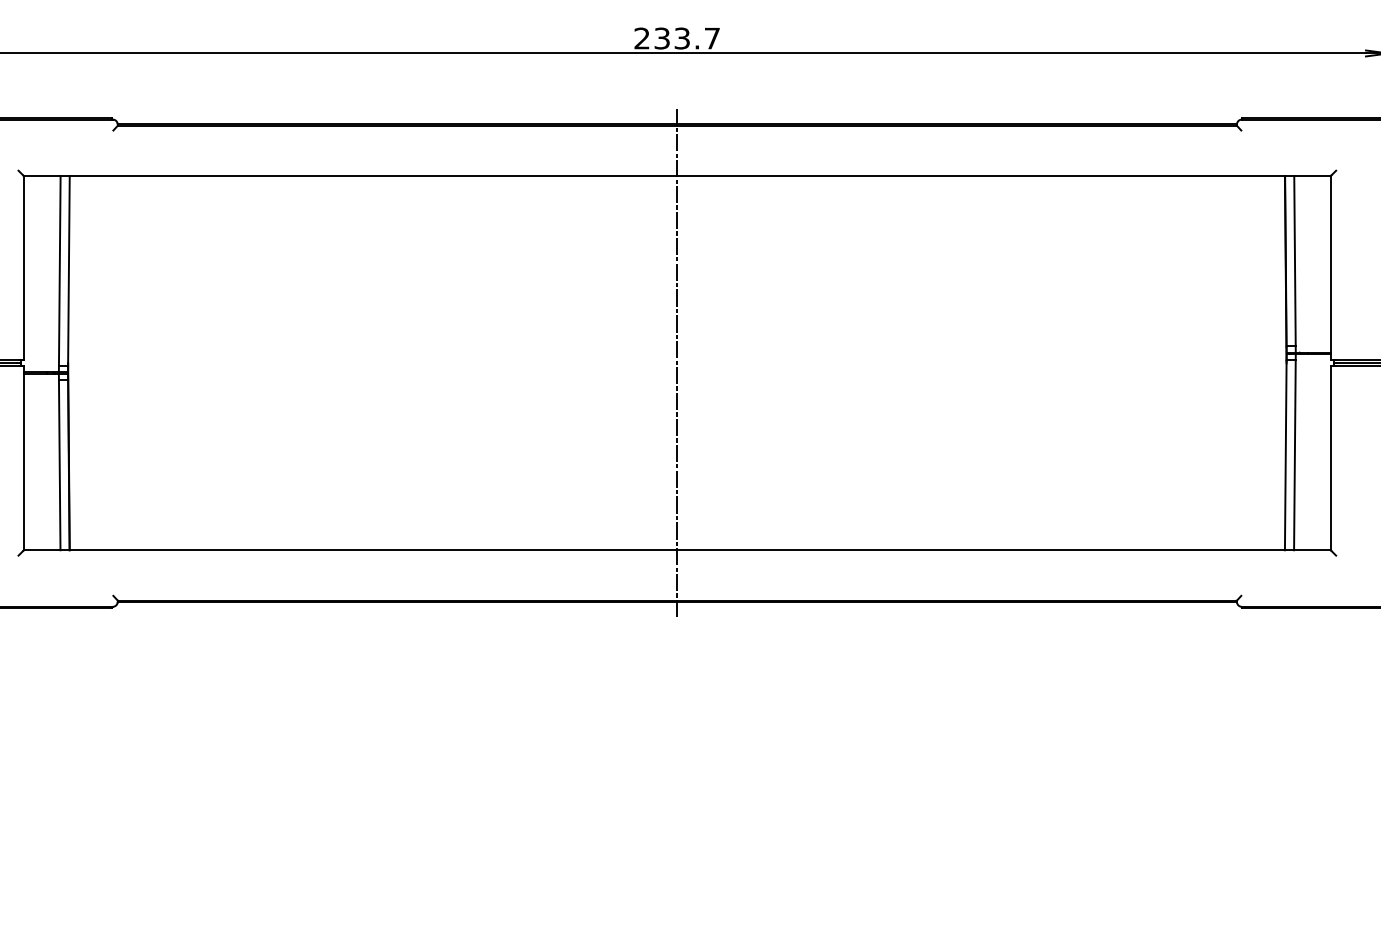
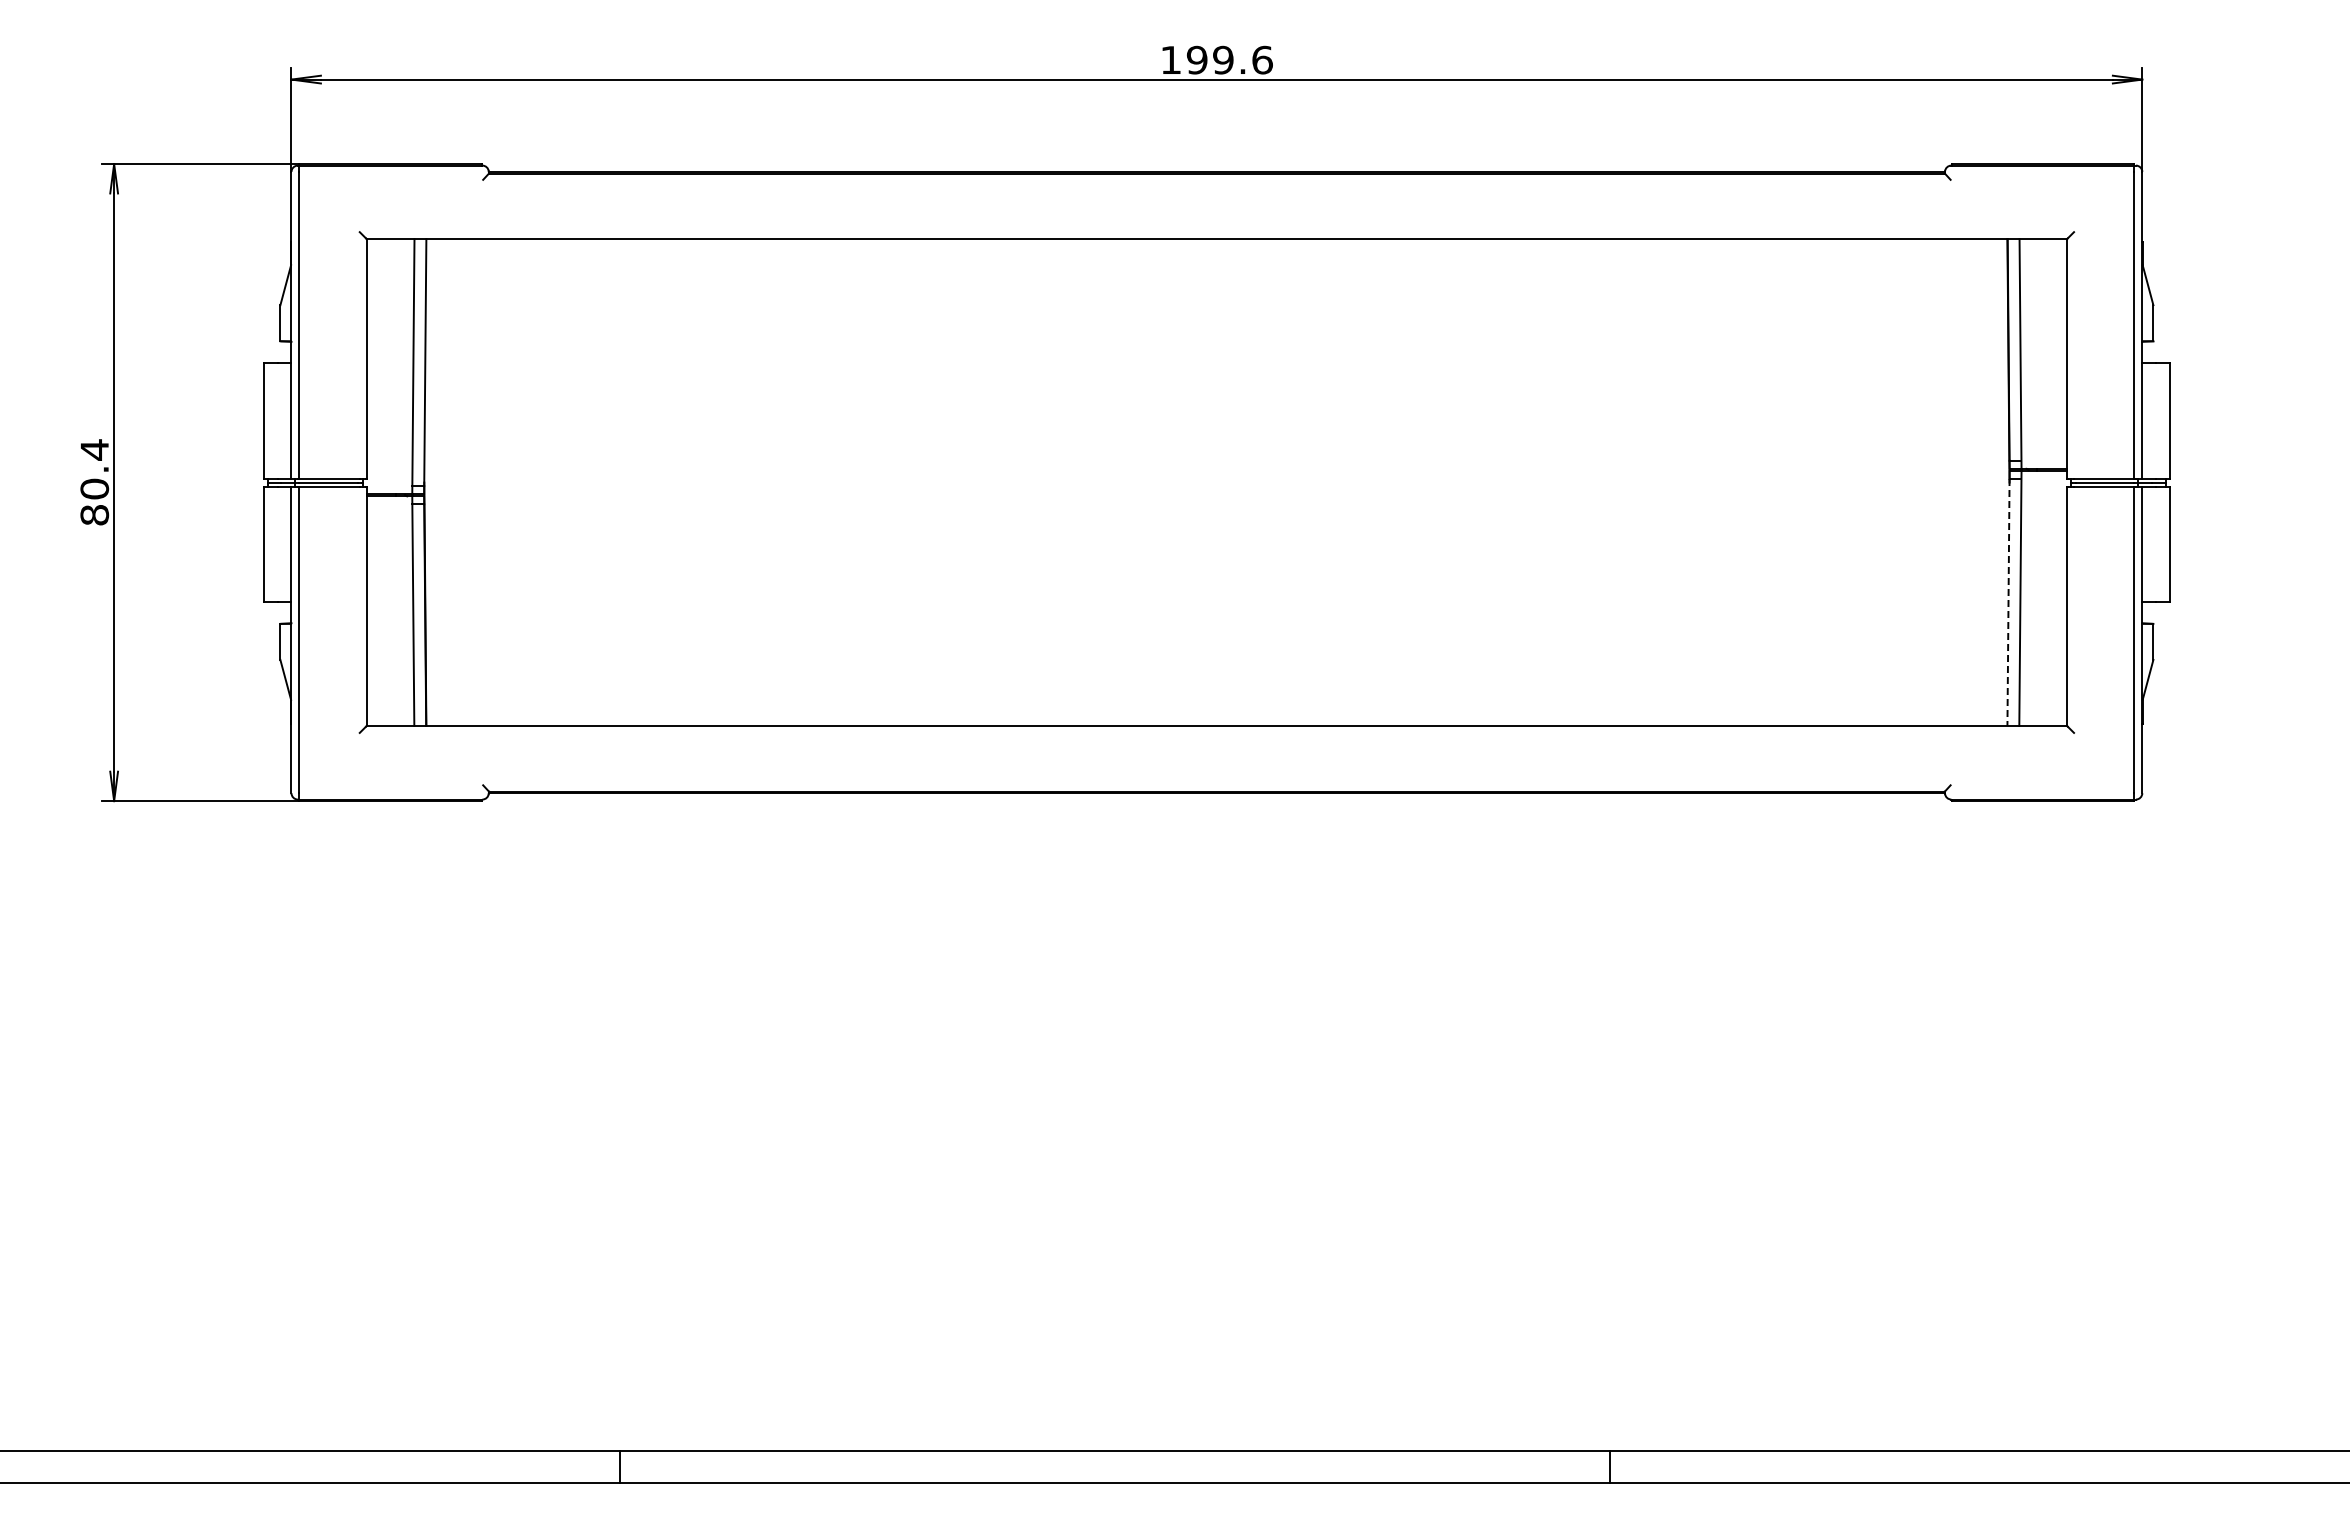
text: (677, 38) -> (1216, 59), 233.7 -> 199.6
line: (677, 363) -> (1216, 482), removed
line: (1285, 456) -> (2008, 603), solid -> dashed

